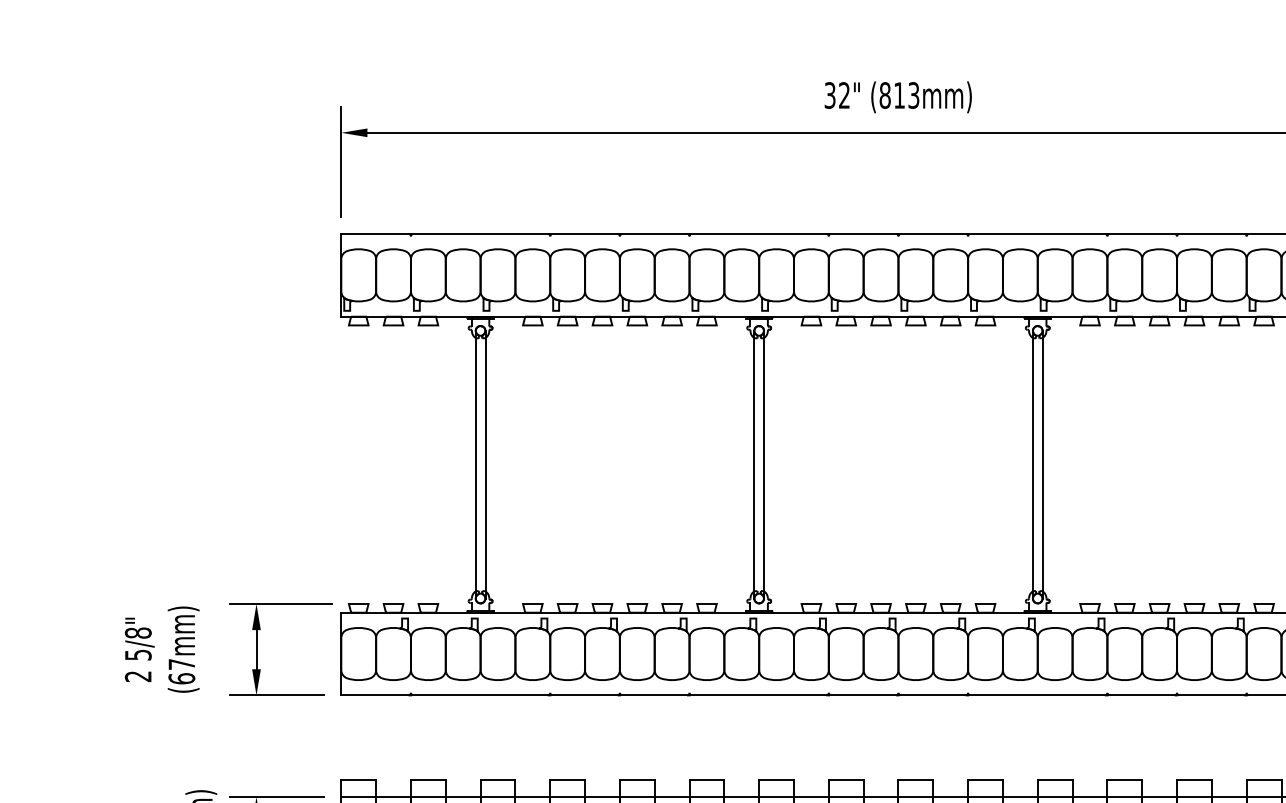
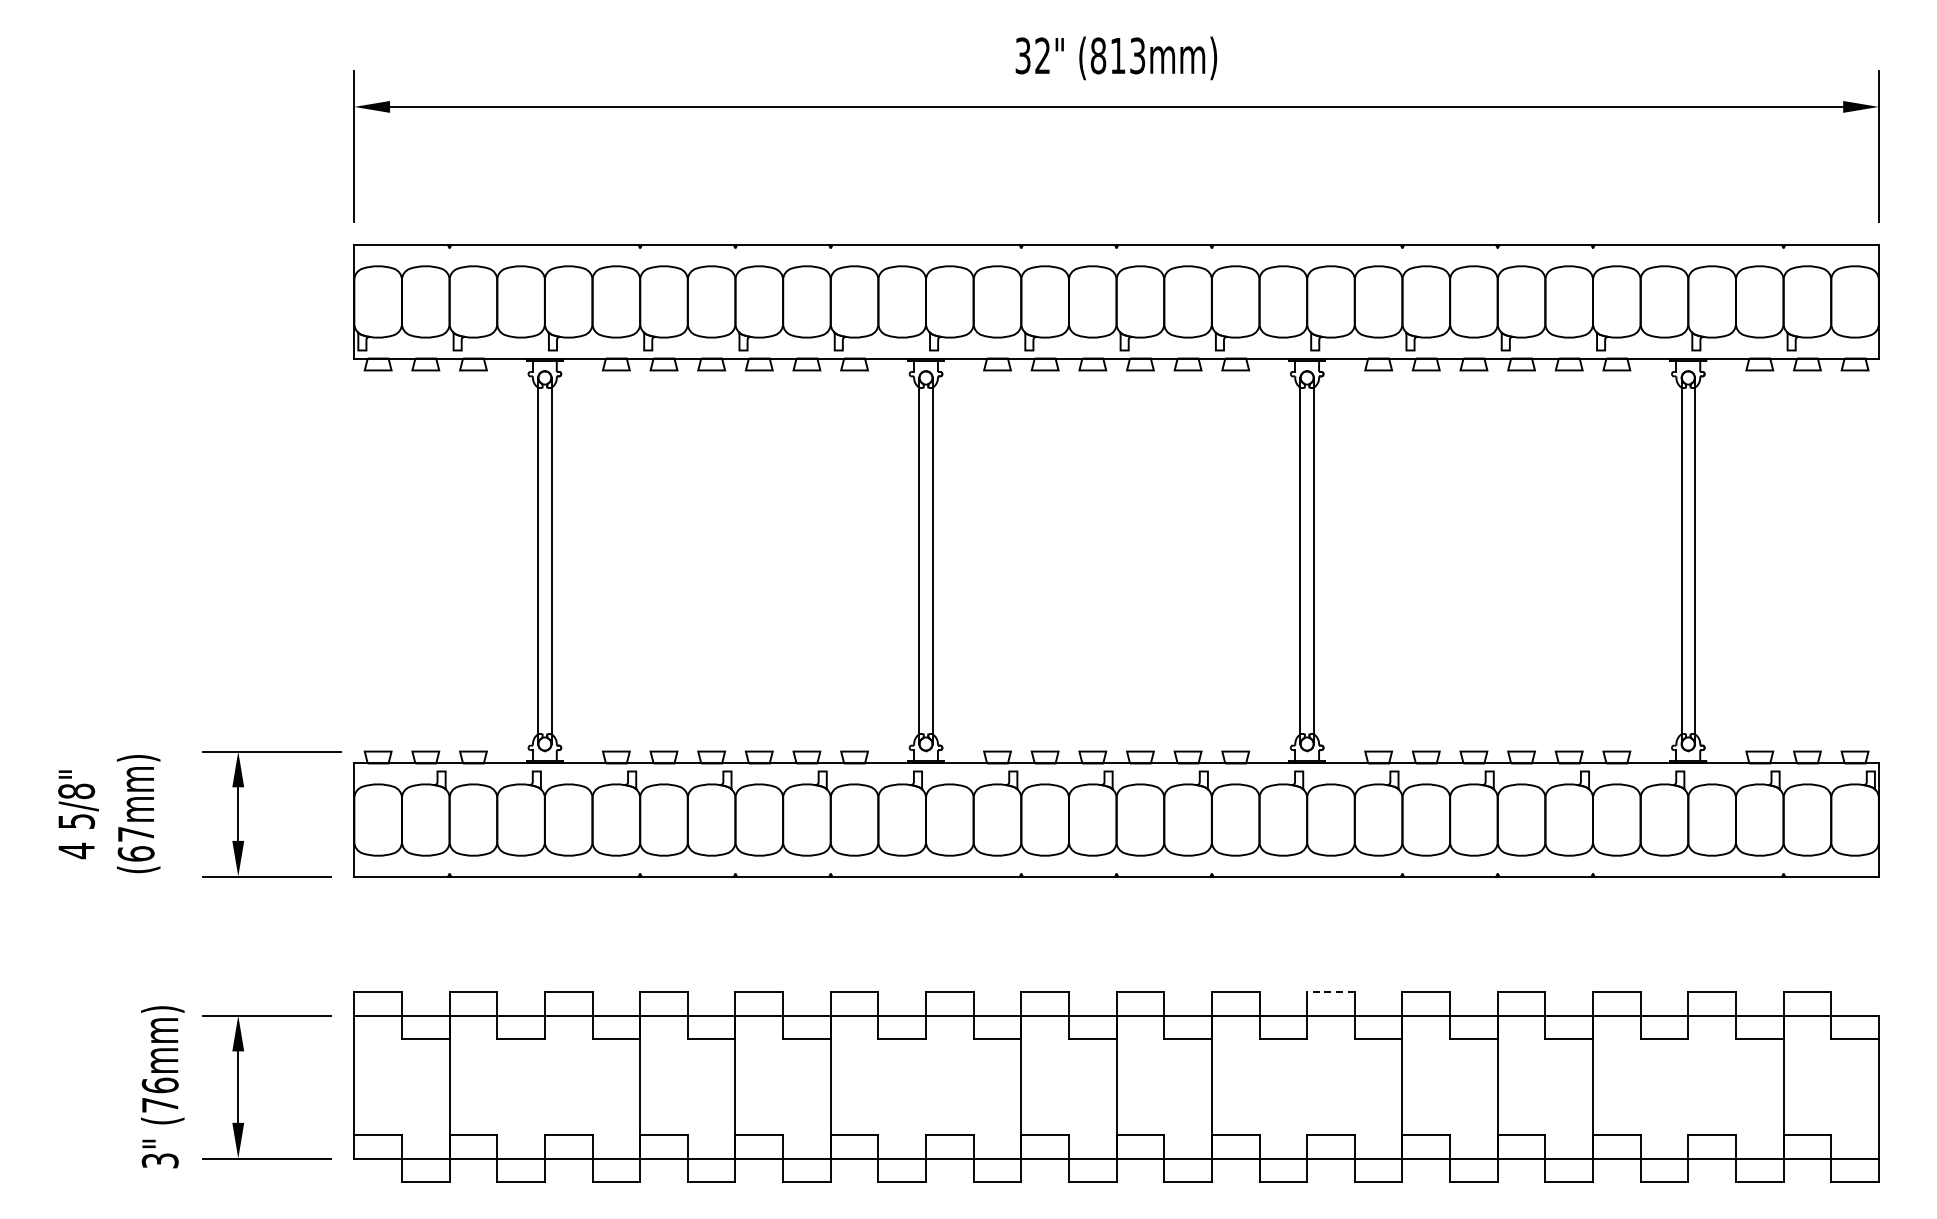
text: (138, 676) -> (76, 850), 2 -> 4
line: (1055, 779) -> (1331, 991), solid -> dashed

